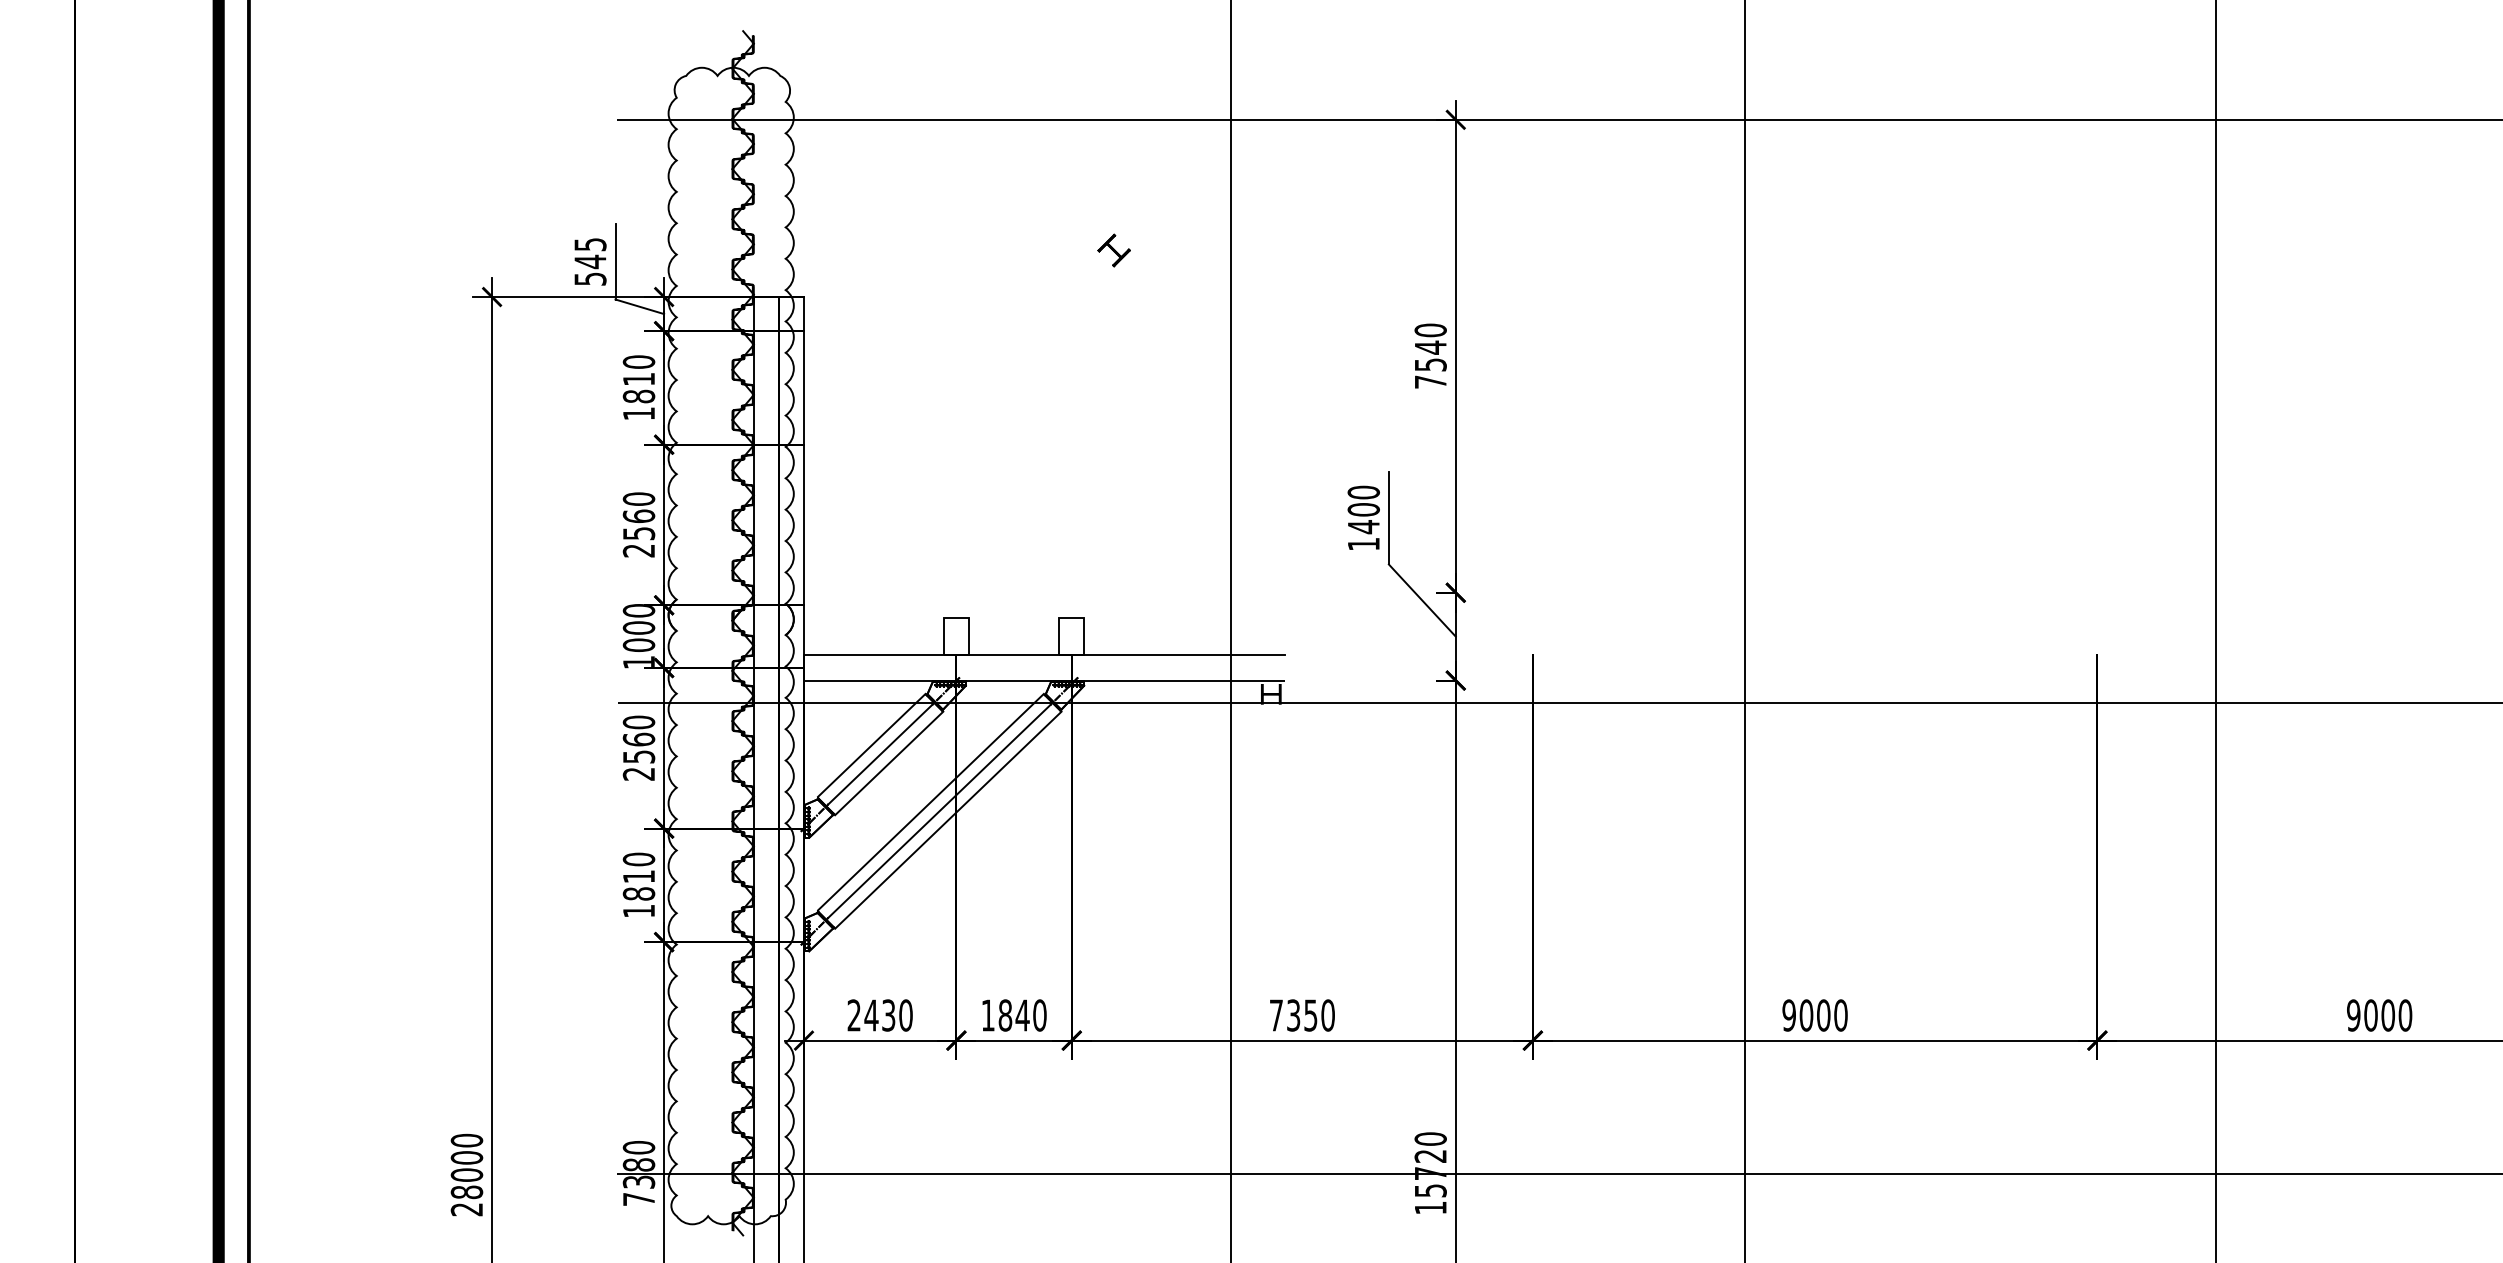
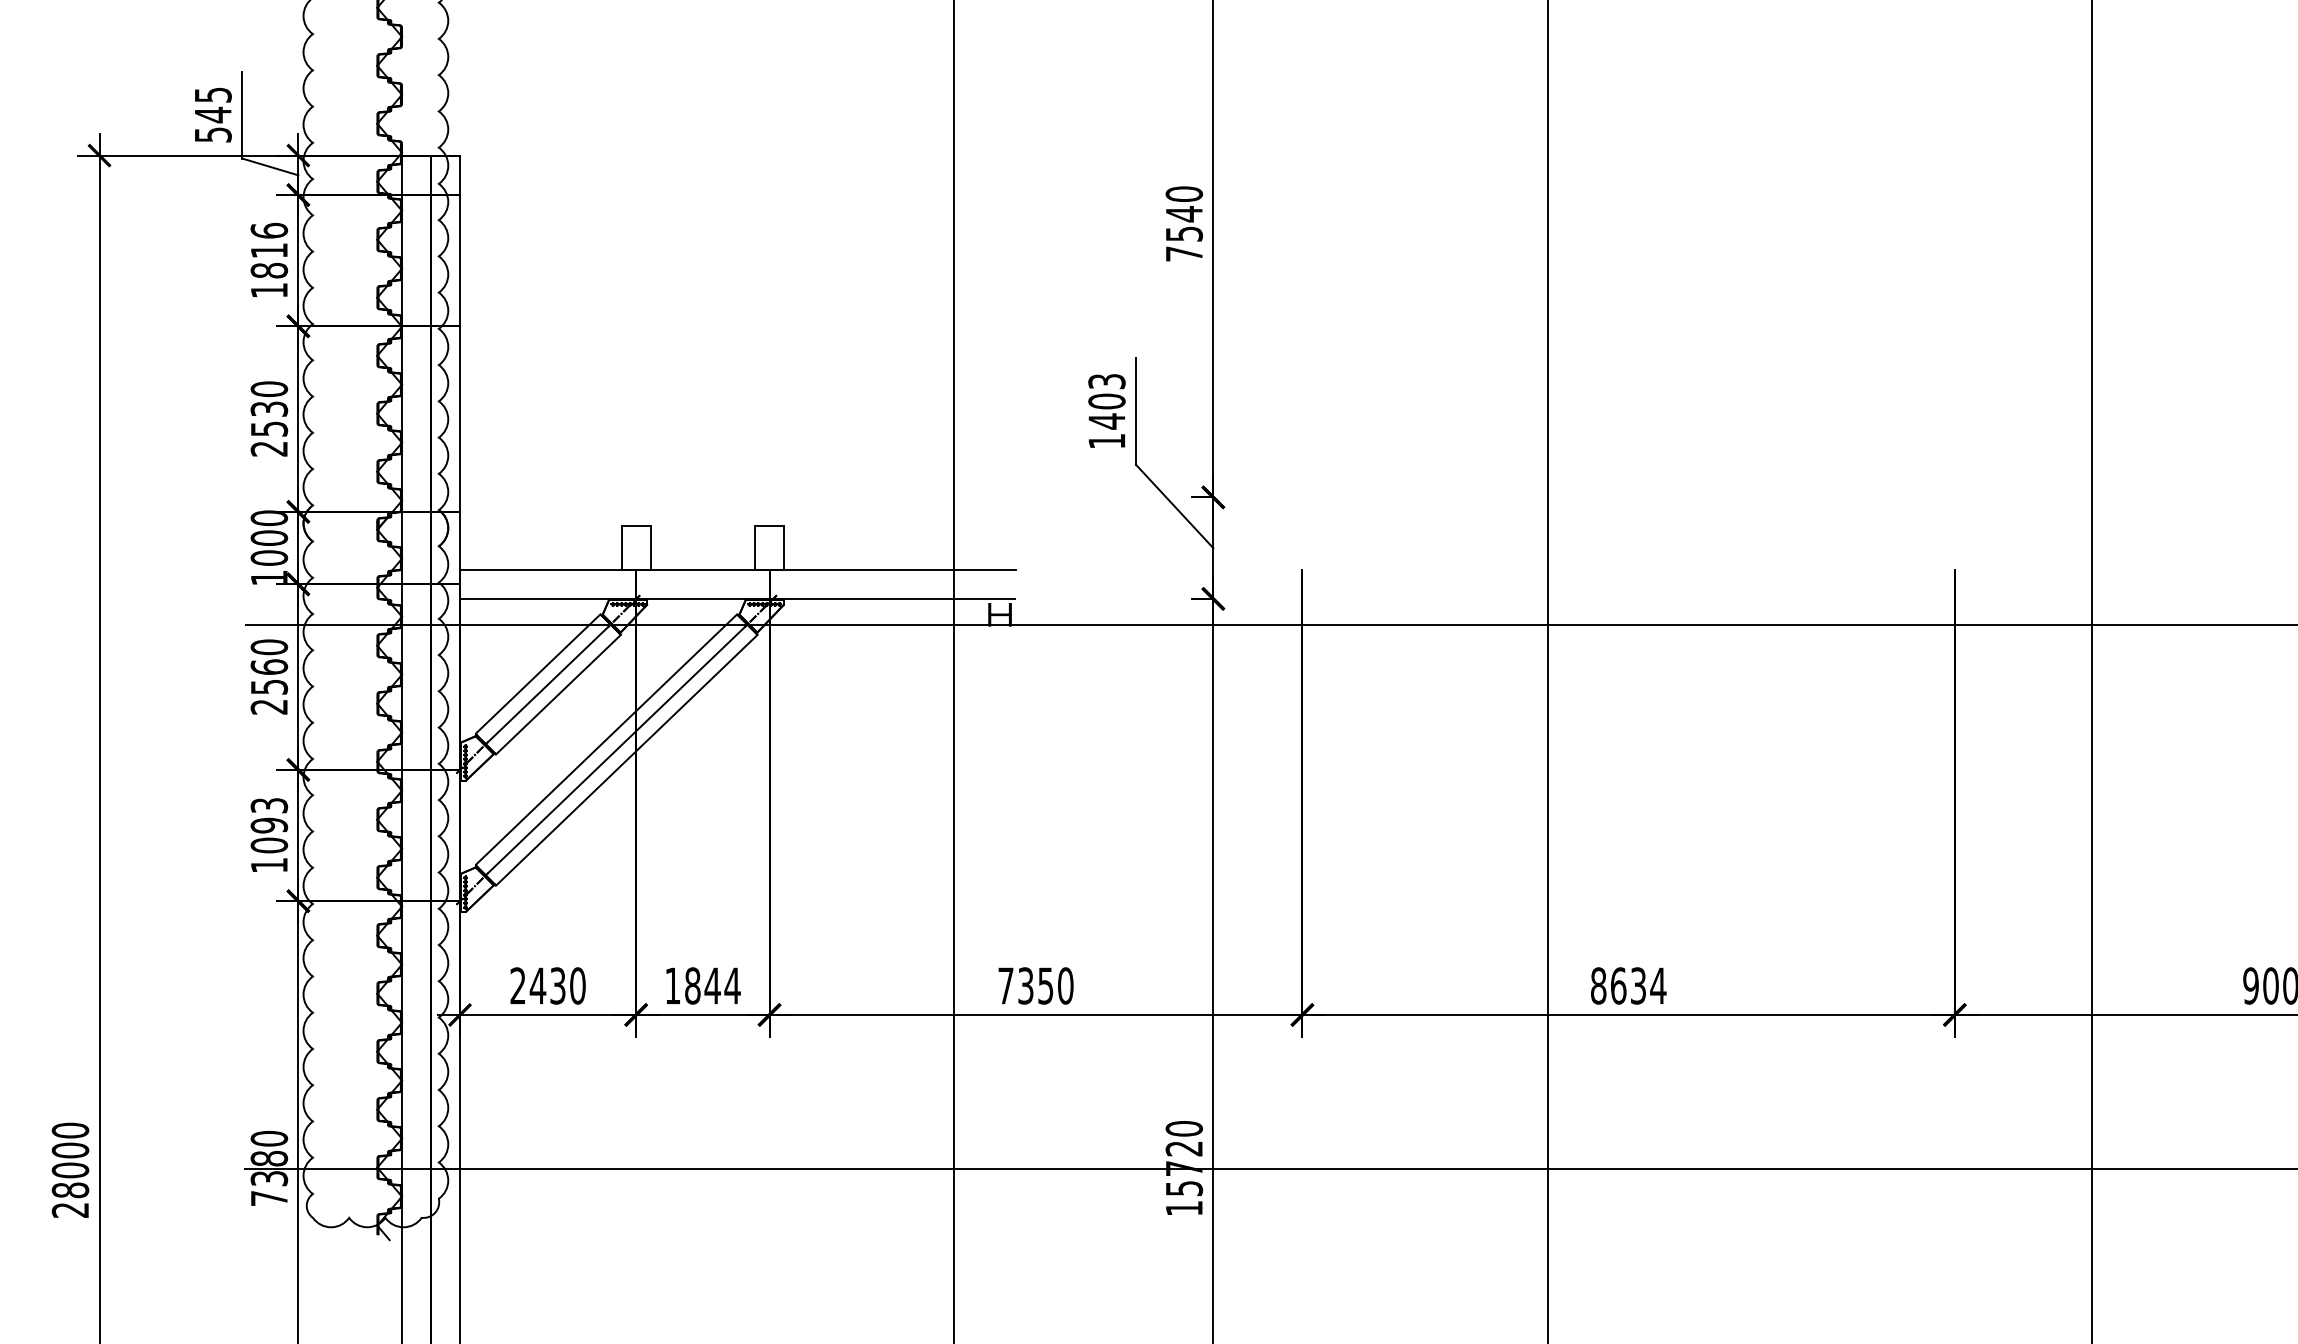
part: (1113, 250) -> (817, 101), removed
text: (638, 361) -> (268, 230), 1810 -> 1816
text: (1363, 492) -> (1106, 381), 1400 -> 1403
text: (638, 516) -> (268, 409), 2560 -> 2530
text: (638, 876) -> (268, 825), 1810 -> 1093
text: (1039, 1015) -> (732, 985), 1840 -> 1844
text: (1815, 1015) -> (1629, 985), 9000 -> 8634

